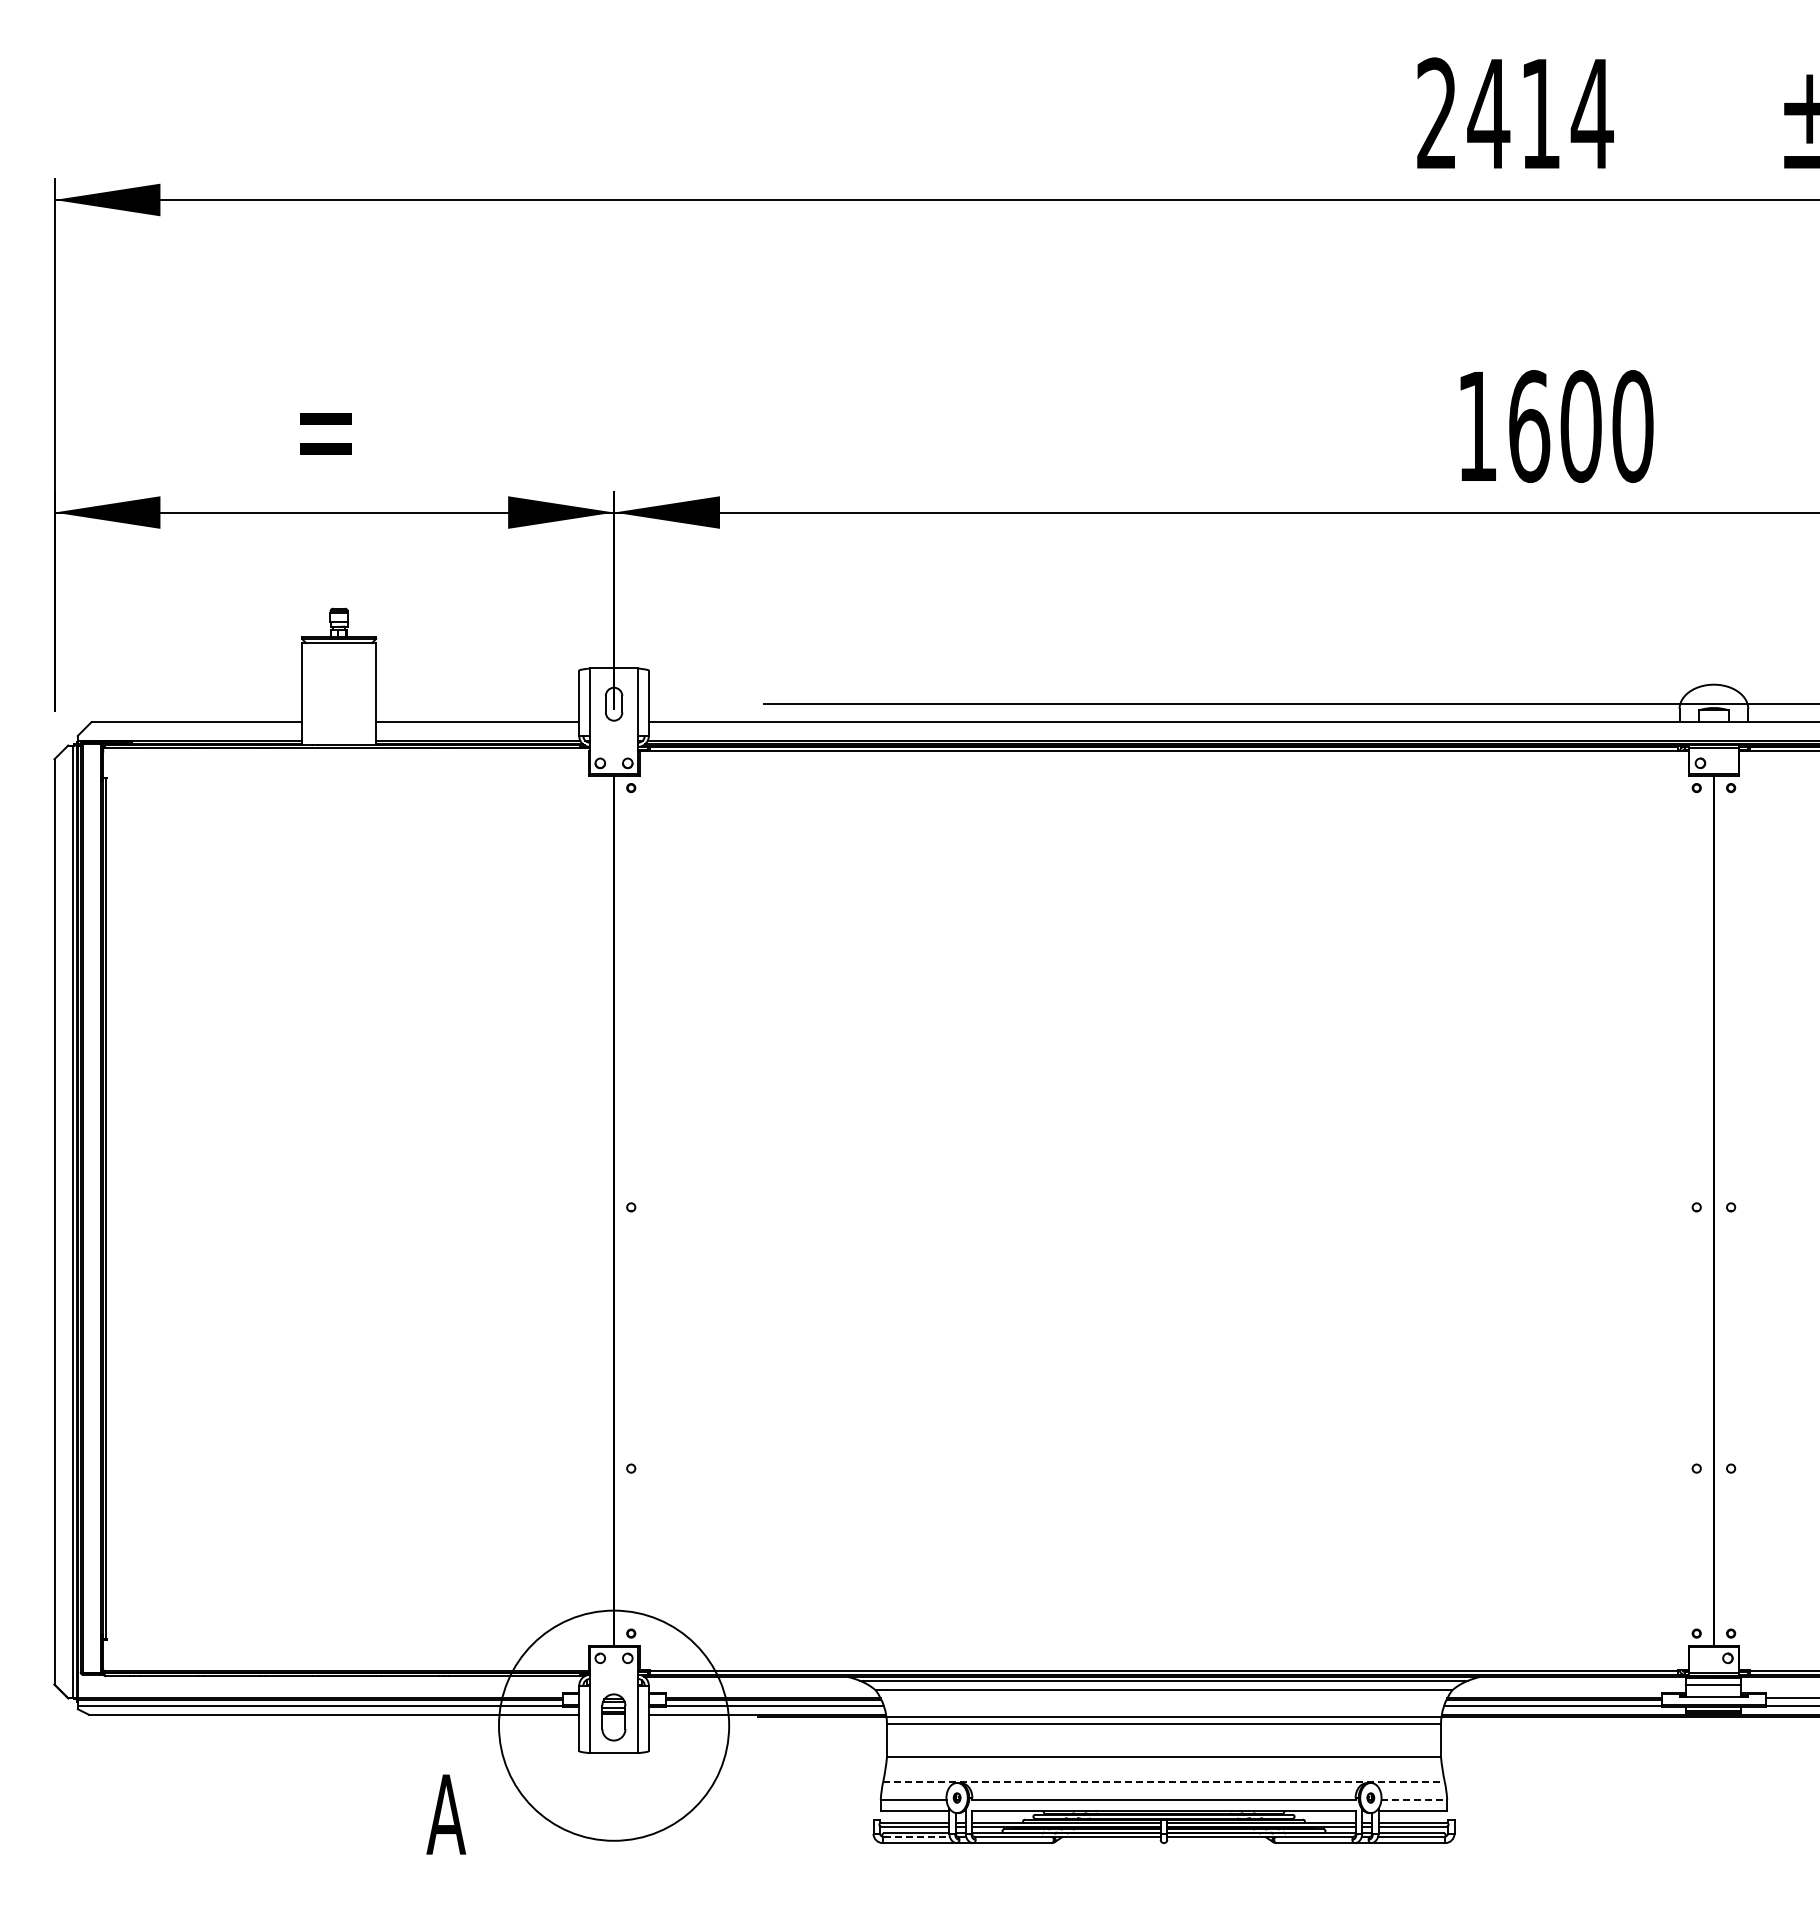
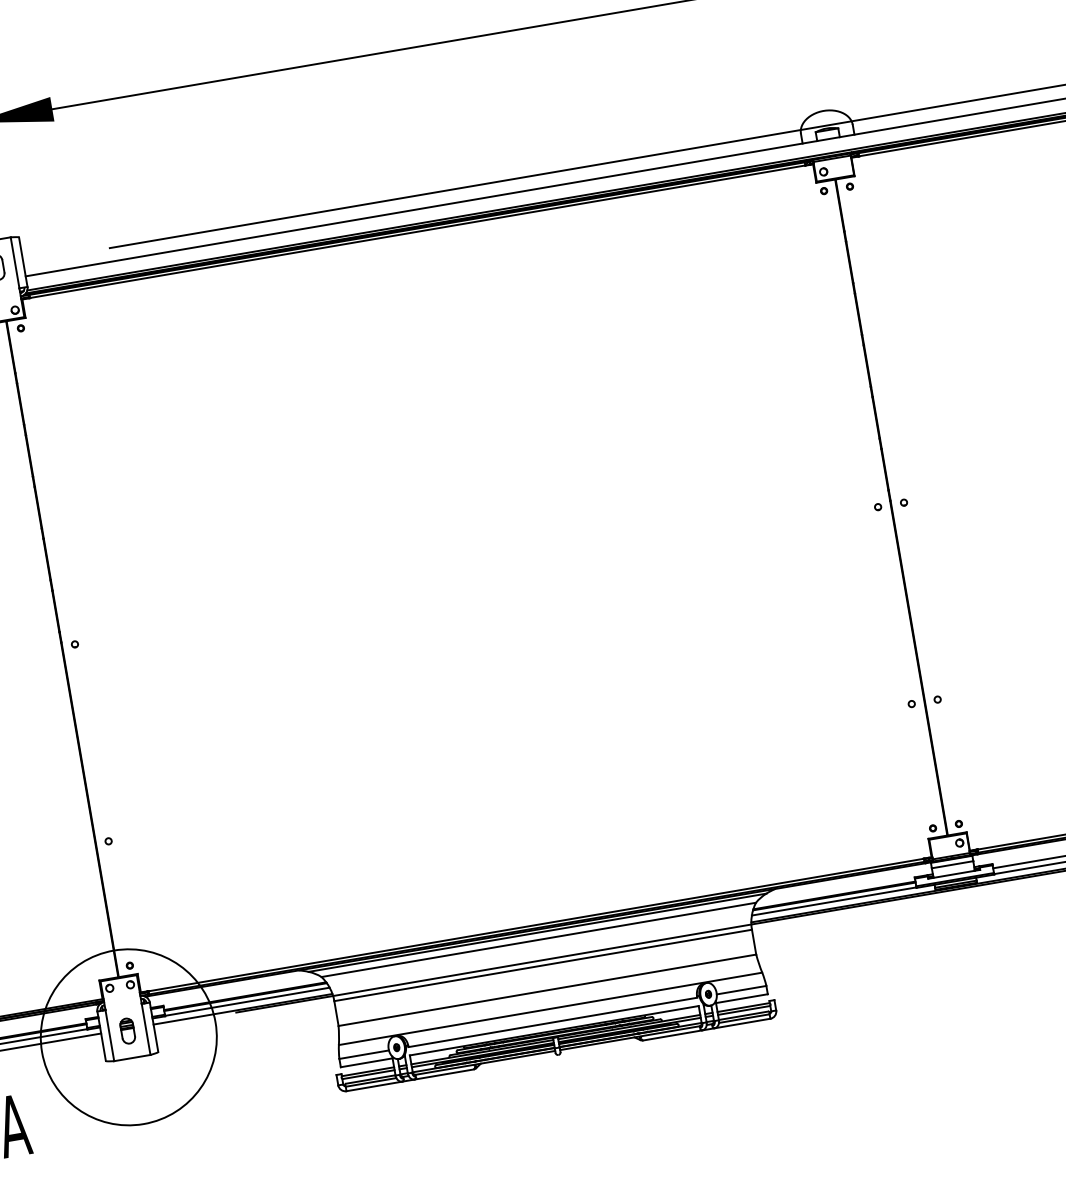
part: (614, 1717) -> (128, 1031), size x0.71
line: (1164, 1781) -> (550, 1008), dashed -> solid
line: (1414, 1799) -> (741, 989), dashed -> solid
line: (916, 1837) -> (371, 1082), dashed -> solid

